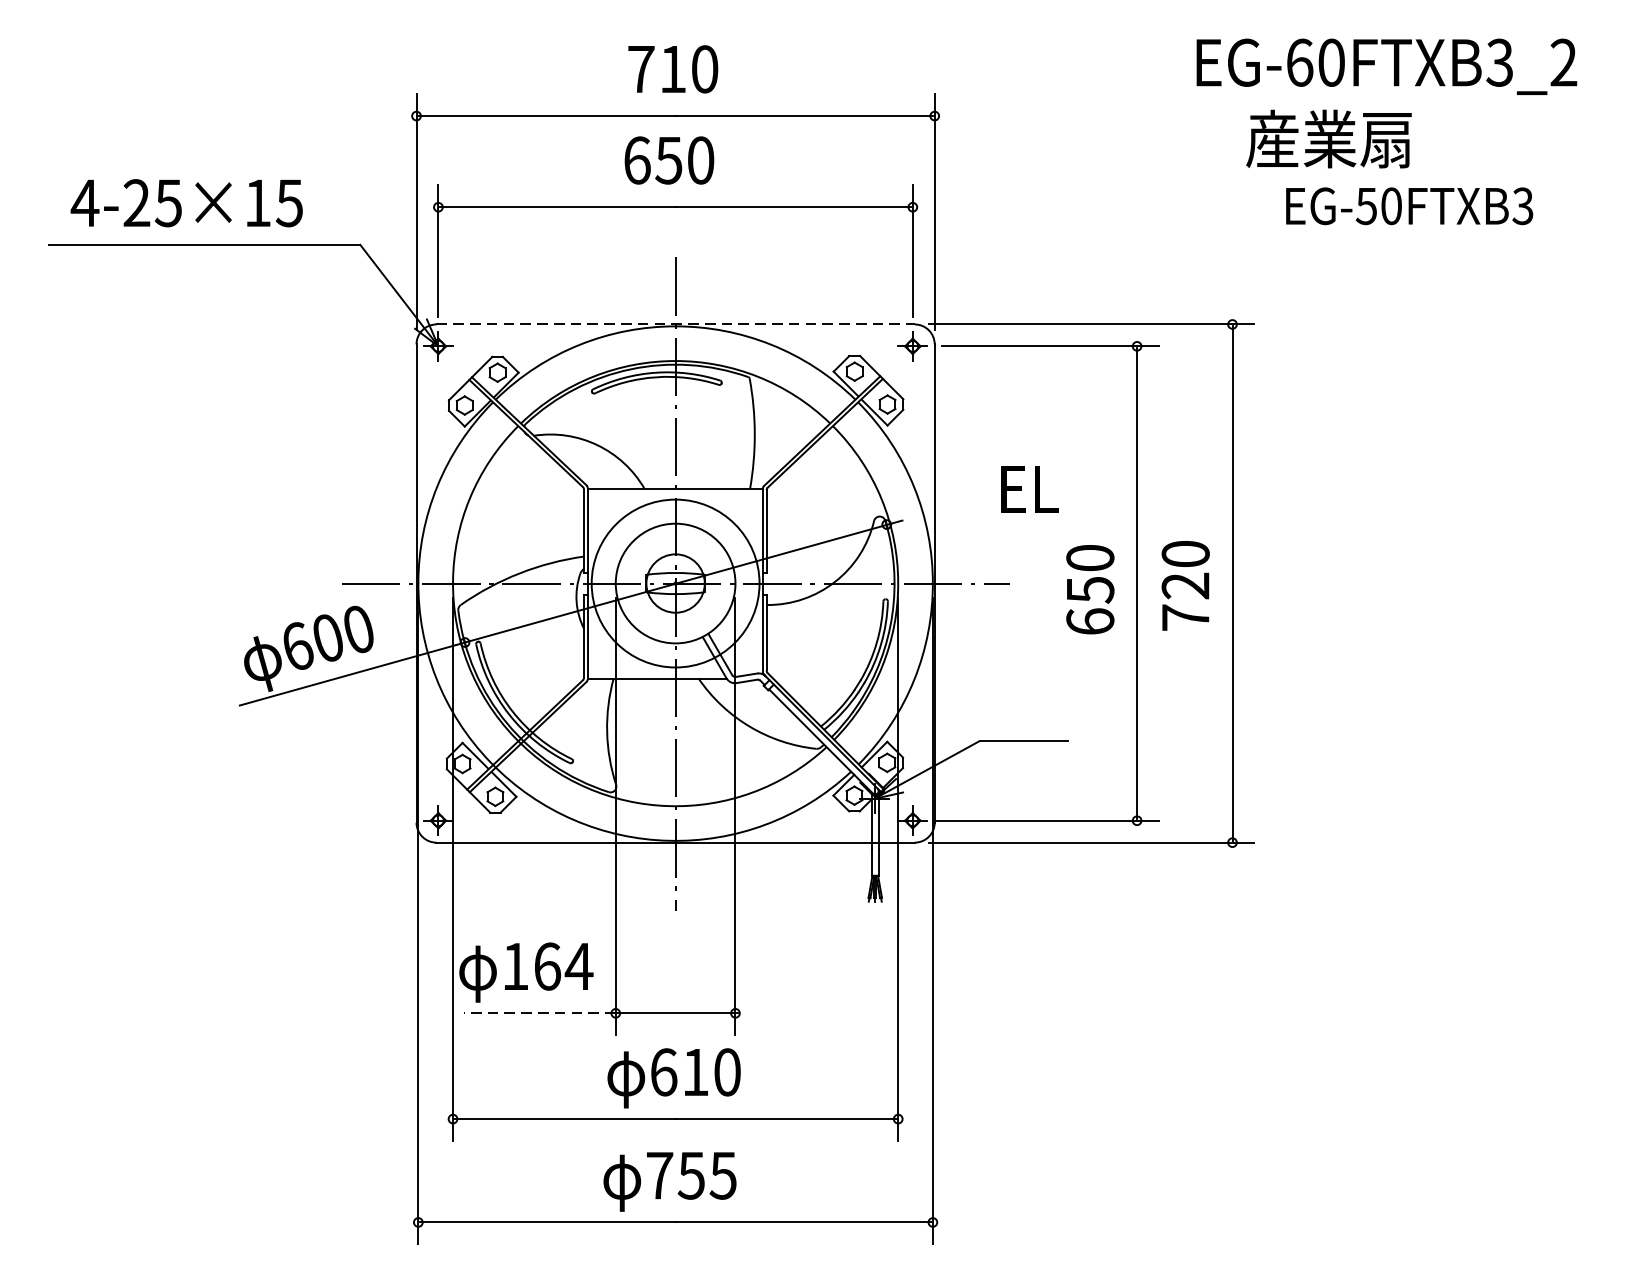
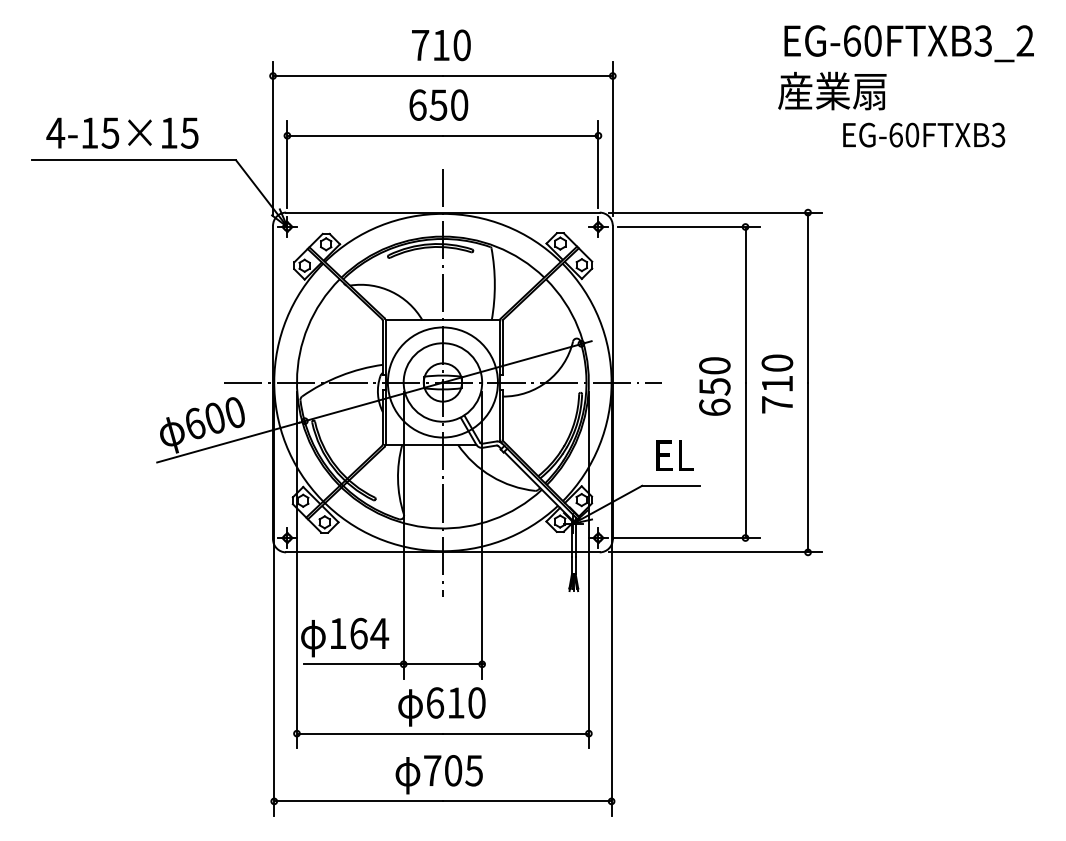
text: (1329, 138) -> (832, 90), moved
text: (136, 202) -> (89, 132), 4-25×15 -> 4-15×15
text: (1365, 205) -> (895, 134), EG-50FTXB3 -> EG-60FTXB3
line: (674, 324) -> (442, 212), dashed -> solid
text: (1028, 488) -> (674, 455), moved
text: (1184, 585) -> (776, 383), 720 -> 710
line: (539, 1013) -> (353, 664), dashed -> solid
text: (691, 1175) -> (453, 770), 755 -> 705

